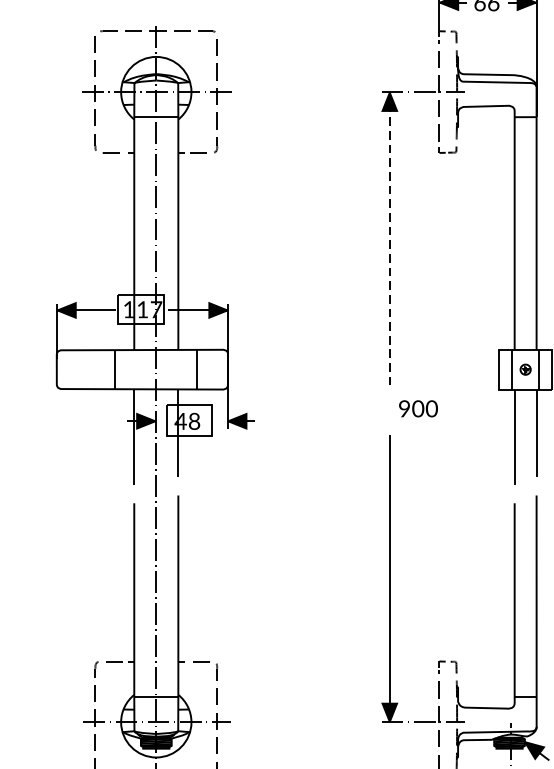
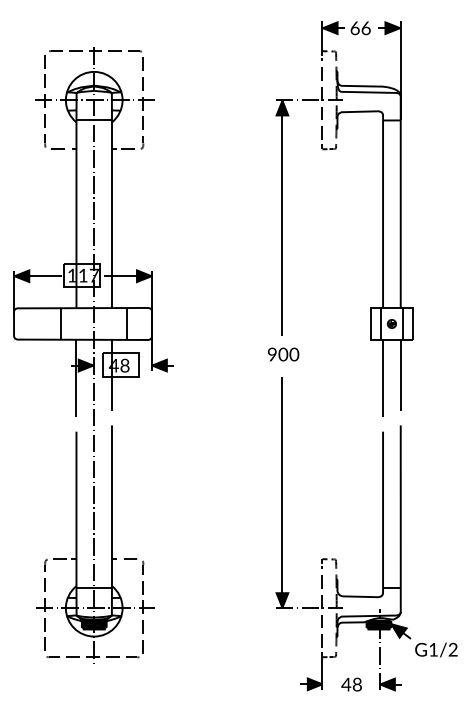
line: (389, 245) -> (282, 223), dashed -> solid
text: (418, 408) -> (283, 354), moved

